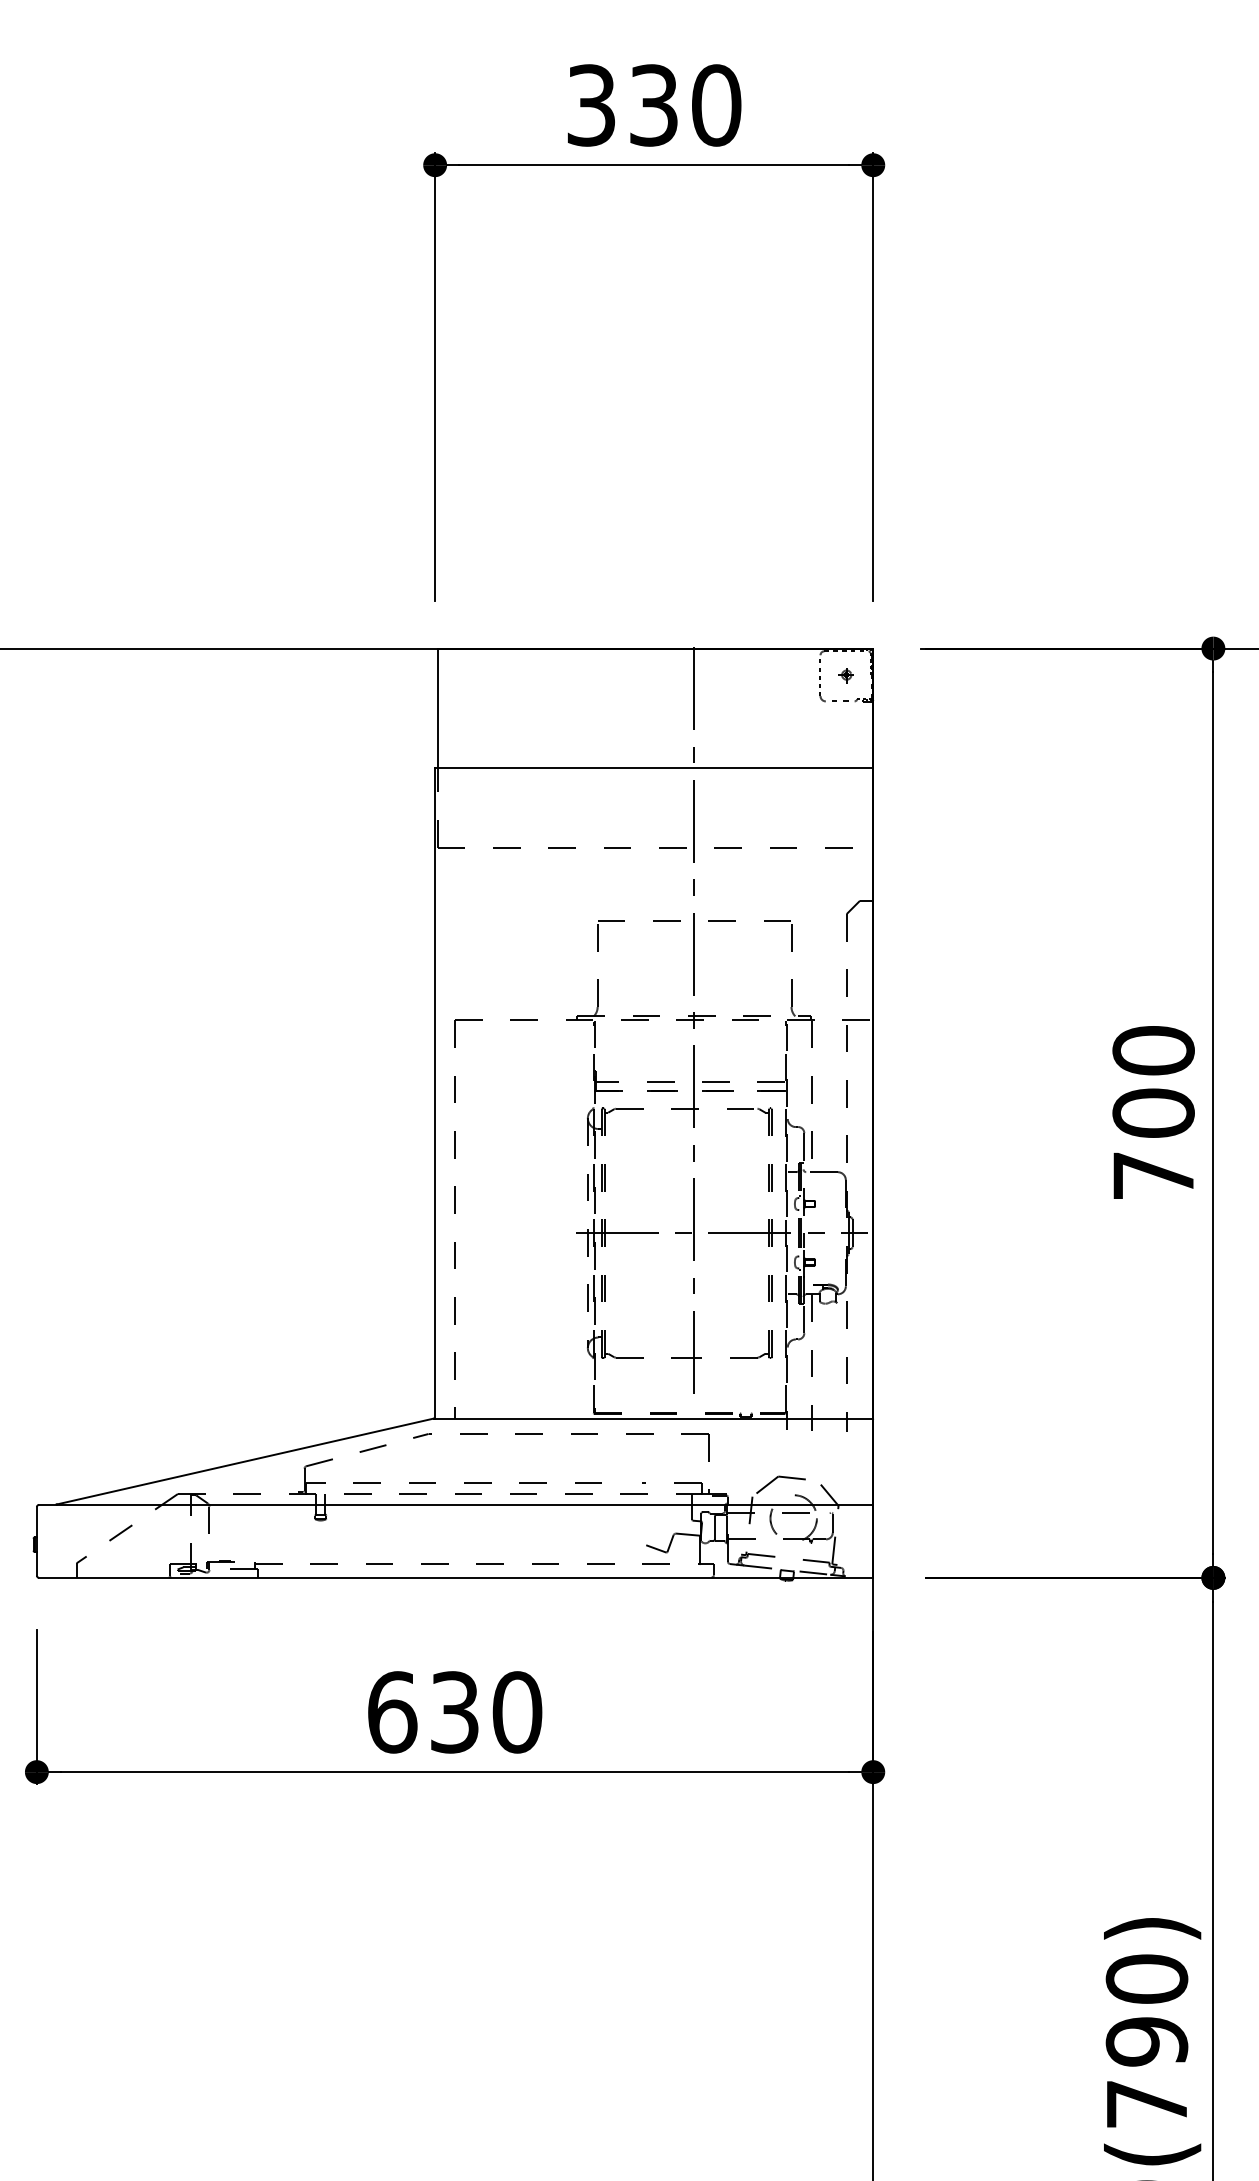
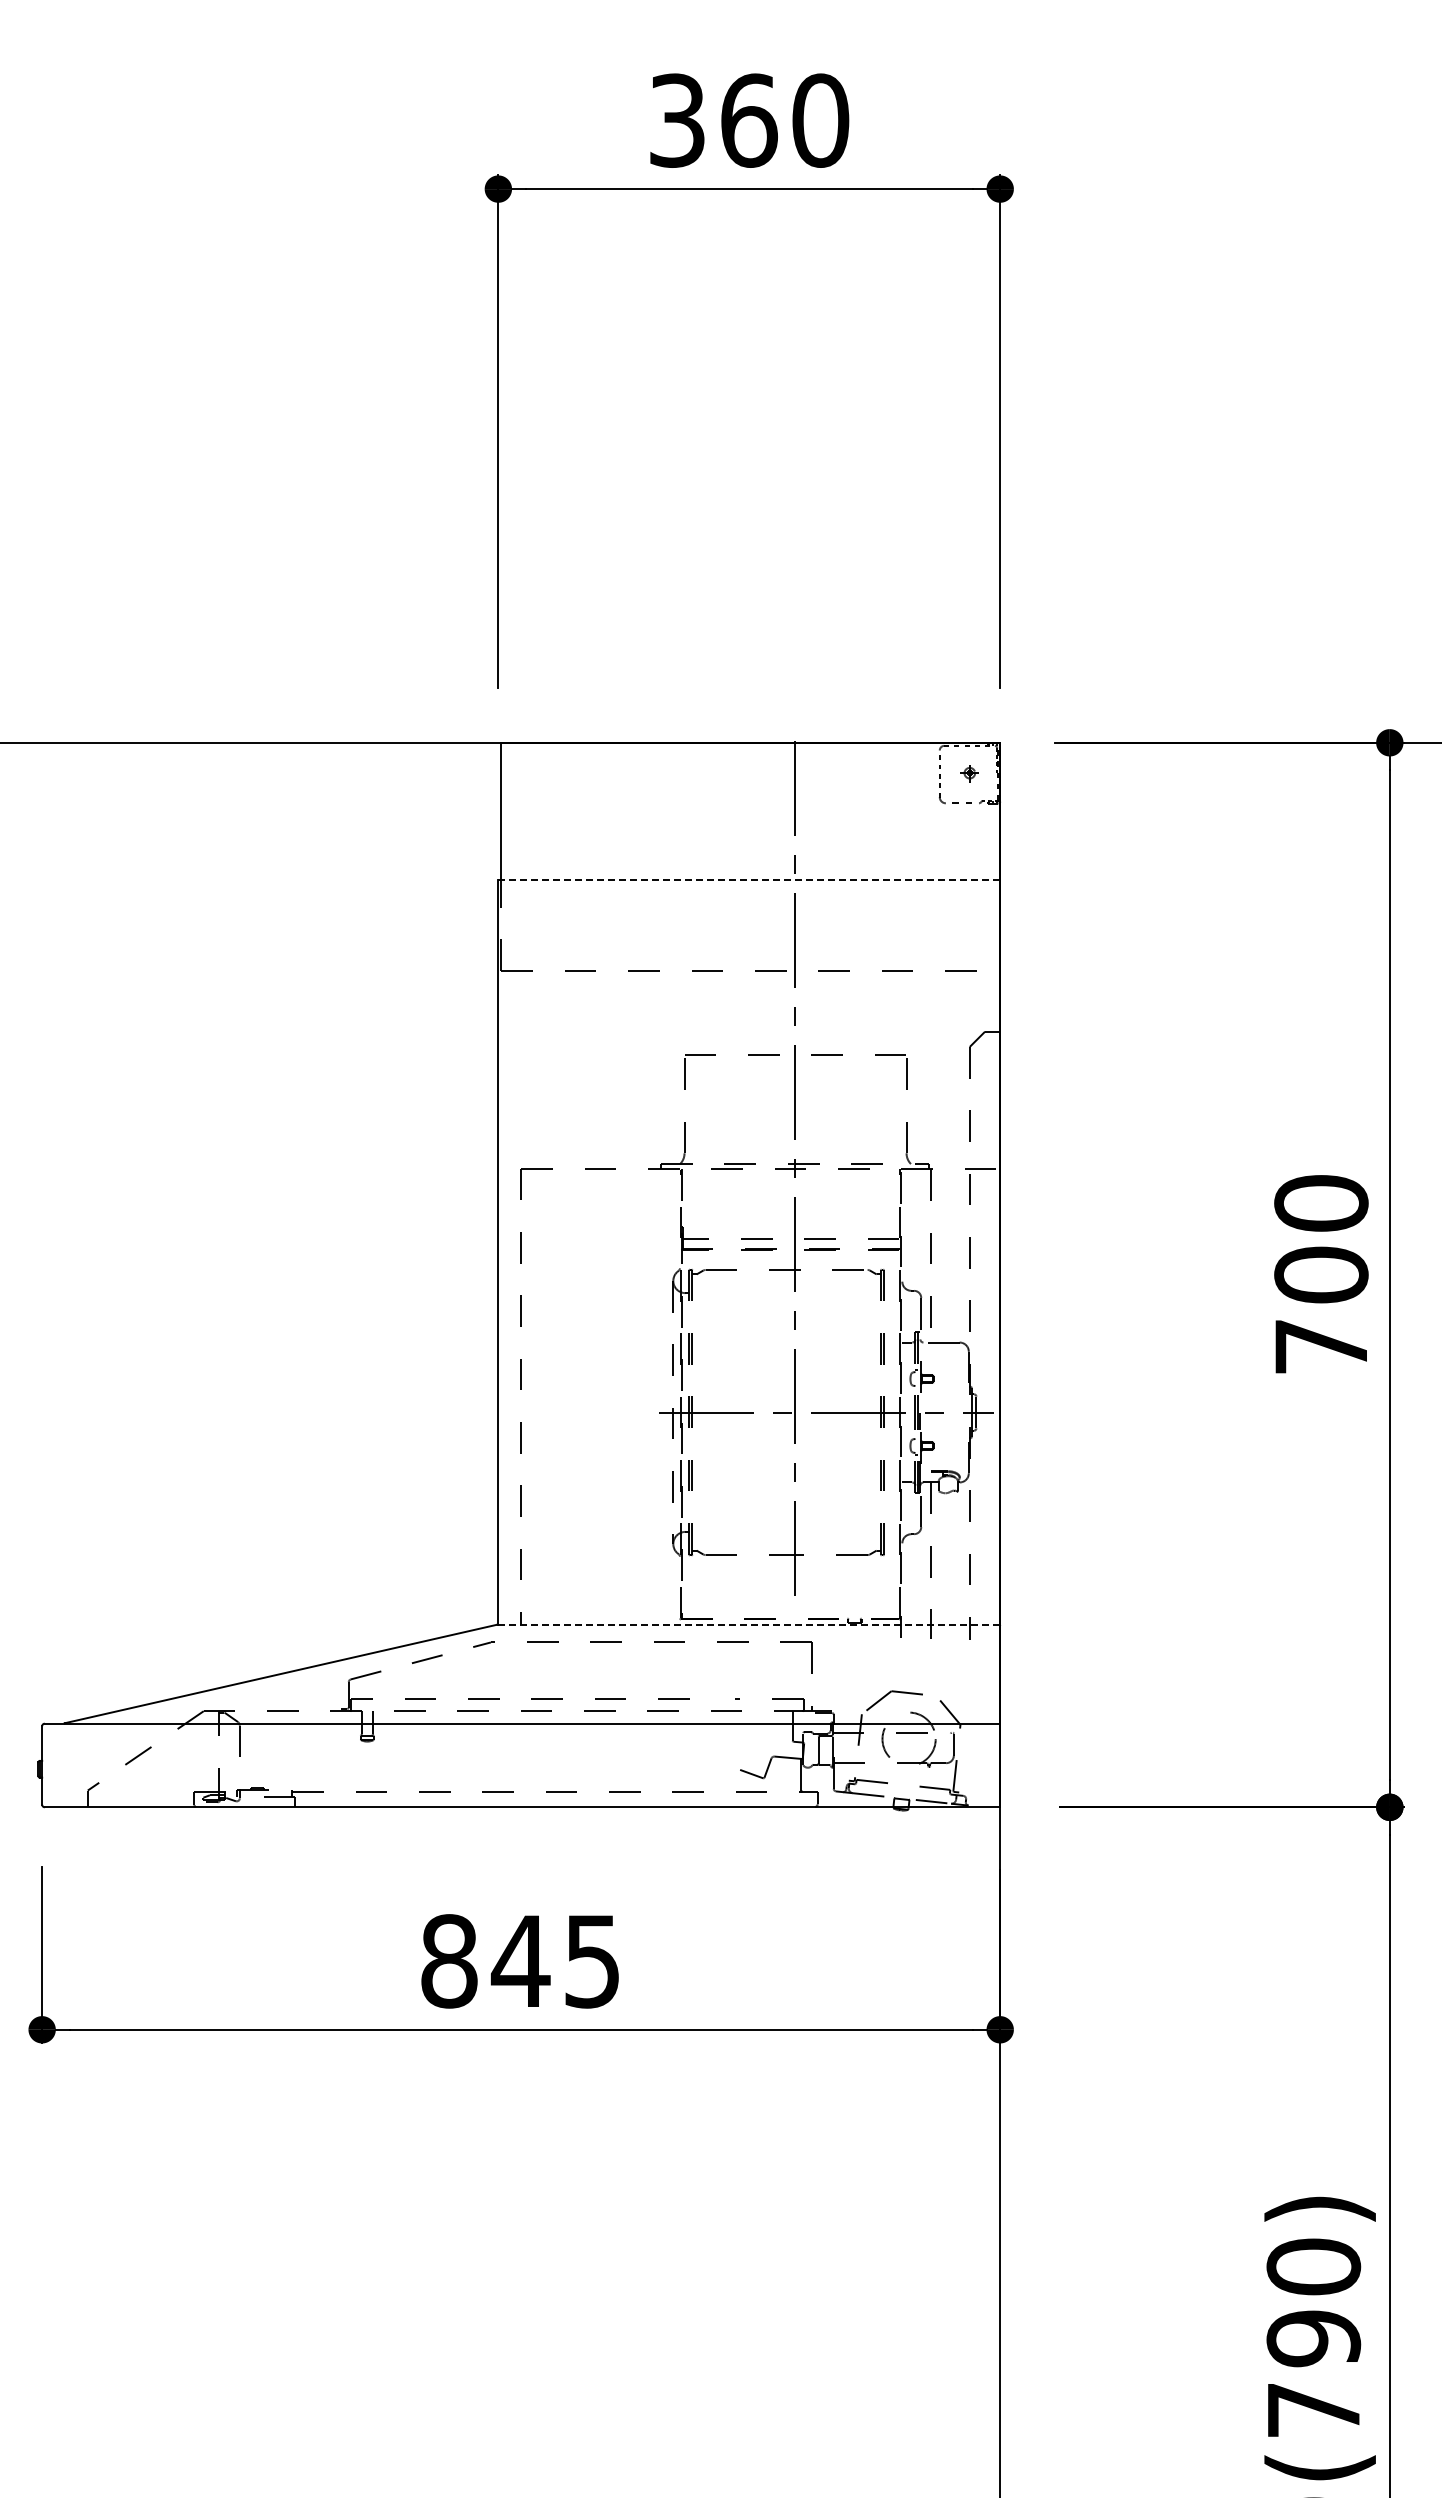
text: (654, 105) -> (749, 120), 330 -> 360
line: (654, 767) -> (749, 879), solid -> dashed
line: (653, 1418) -> (748, 1624), solid -> dashed
text: (455, 1712) -> (521, 1961), 630 -> 845

